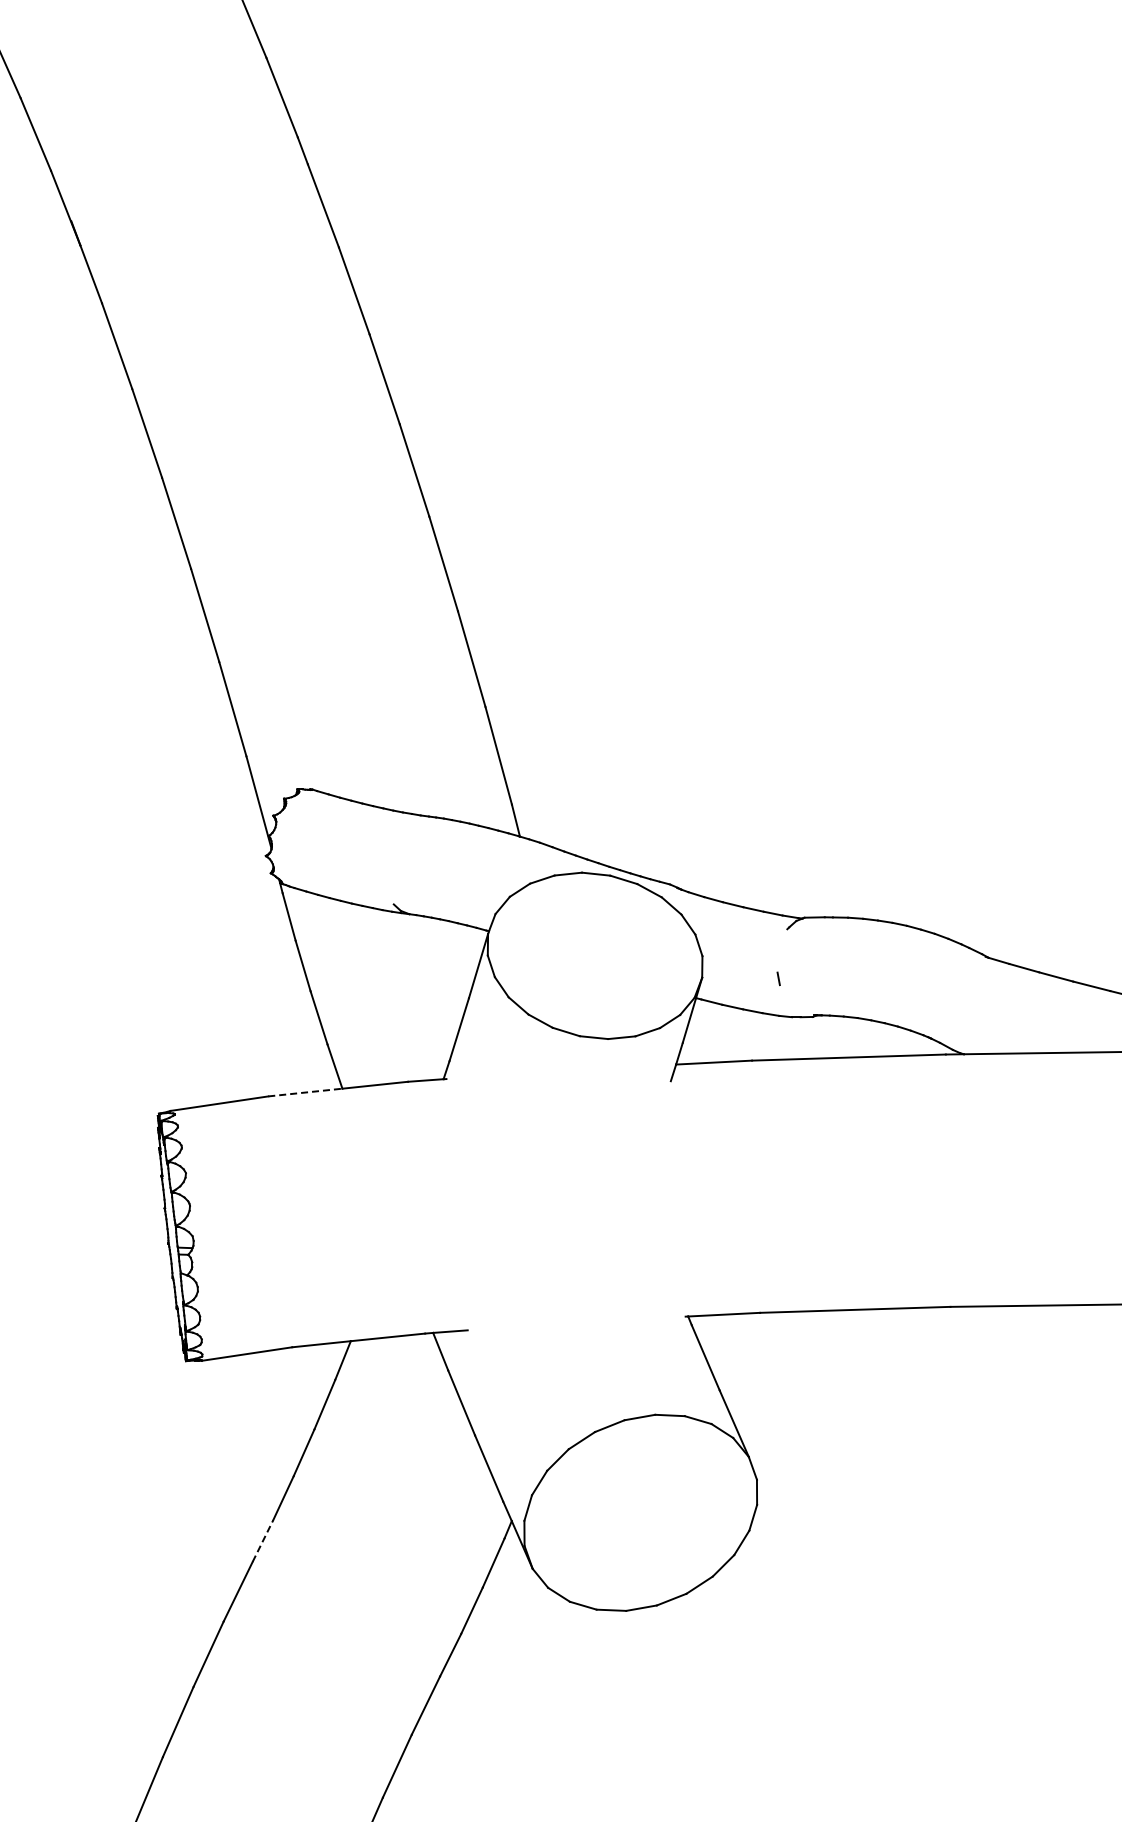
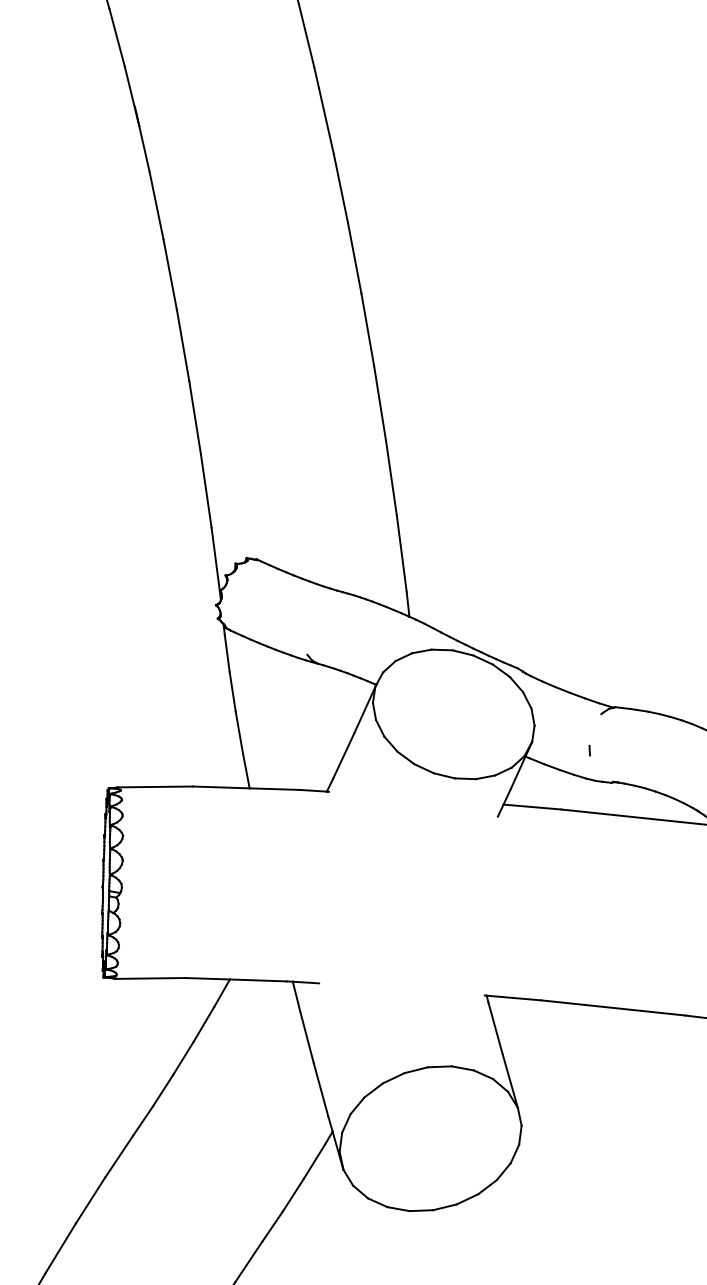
line: (305, 1092) -> (221, 787), dashed -> solid
line: (263, 1540) -> (143, 1120), dashed -> solid

